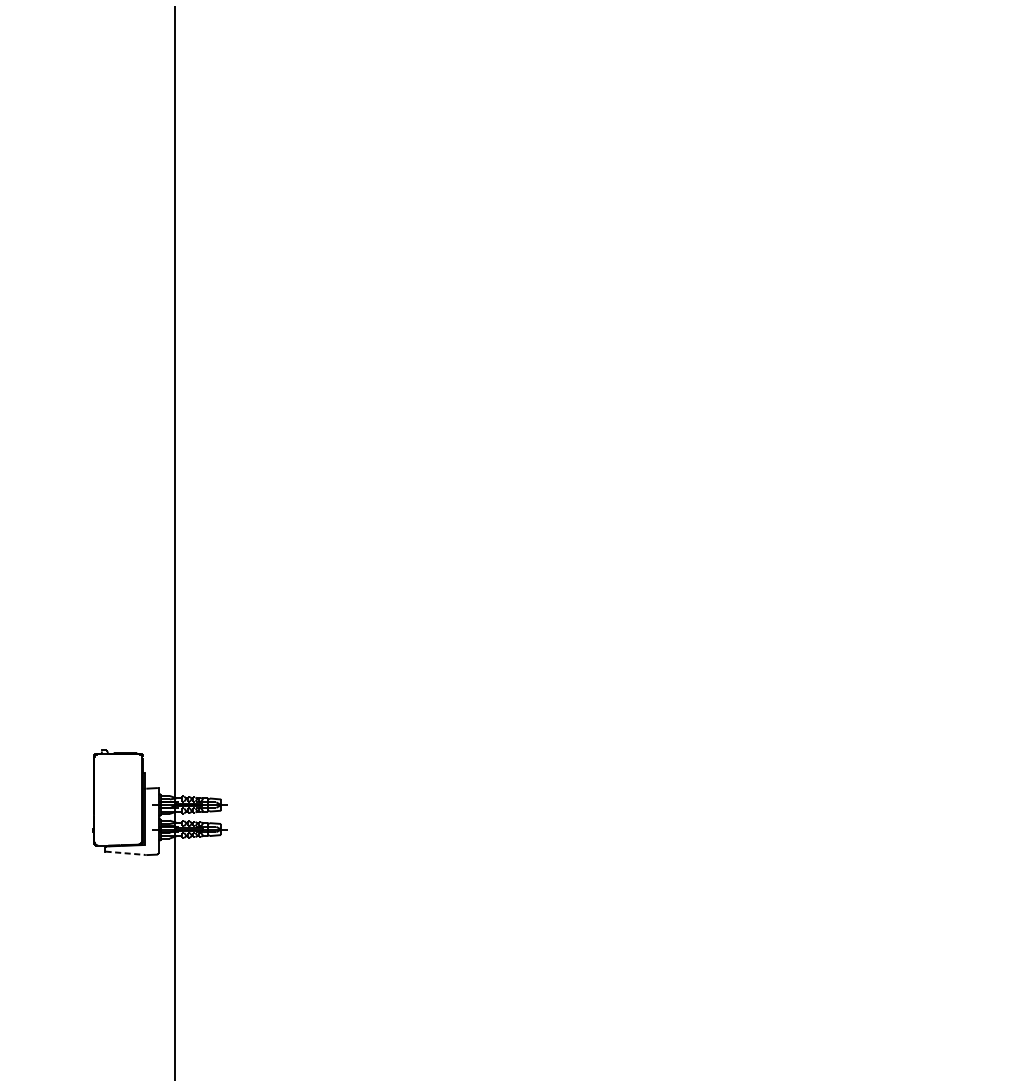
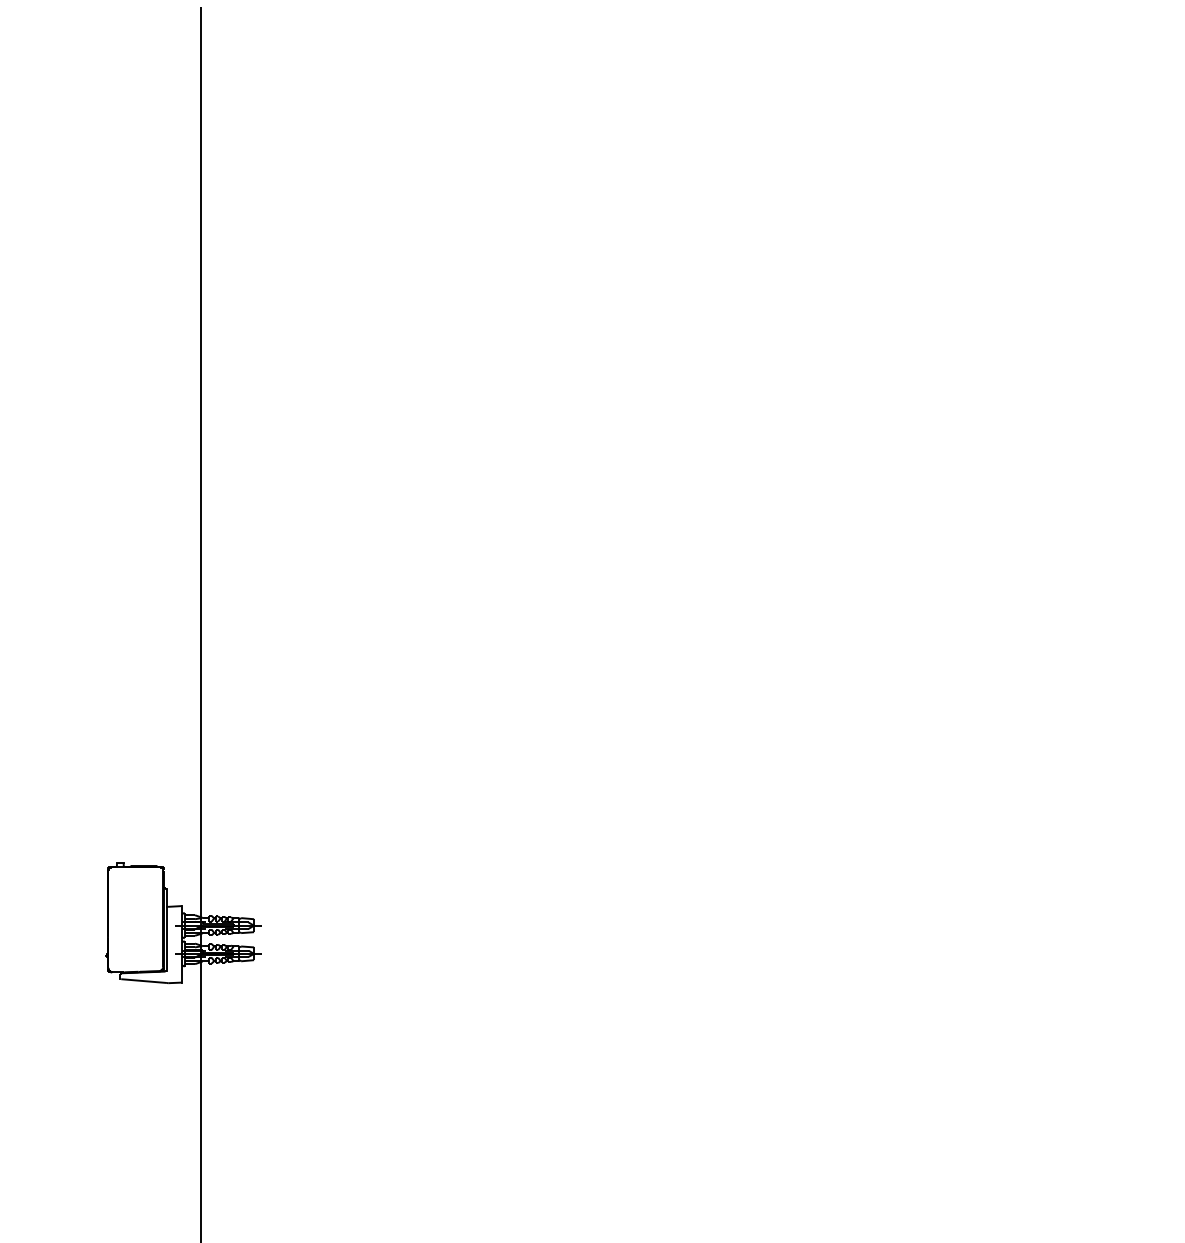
line: (125, 853) -> (144, 981), dashed -> solid

